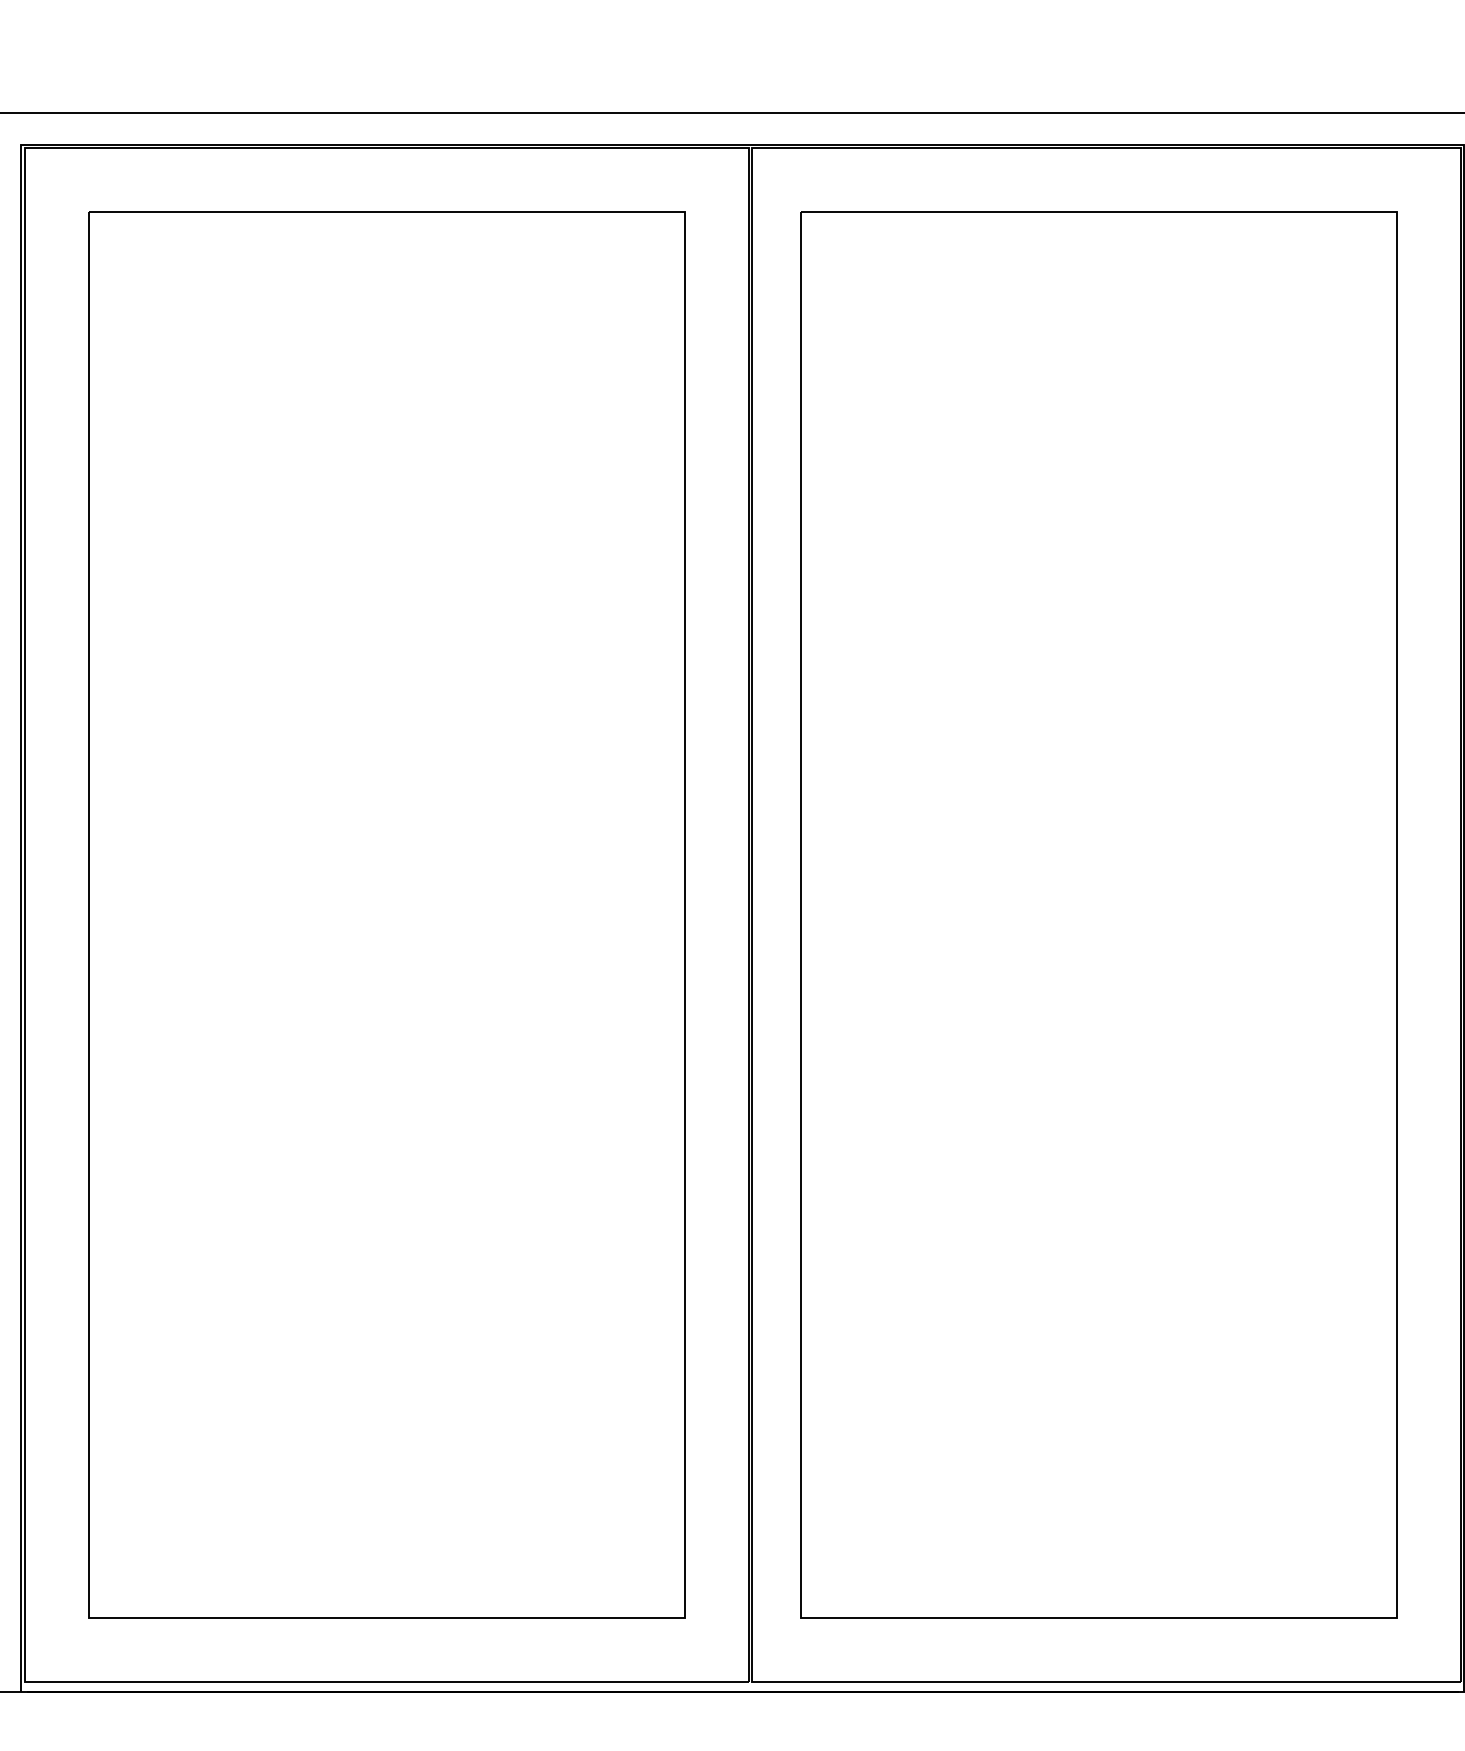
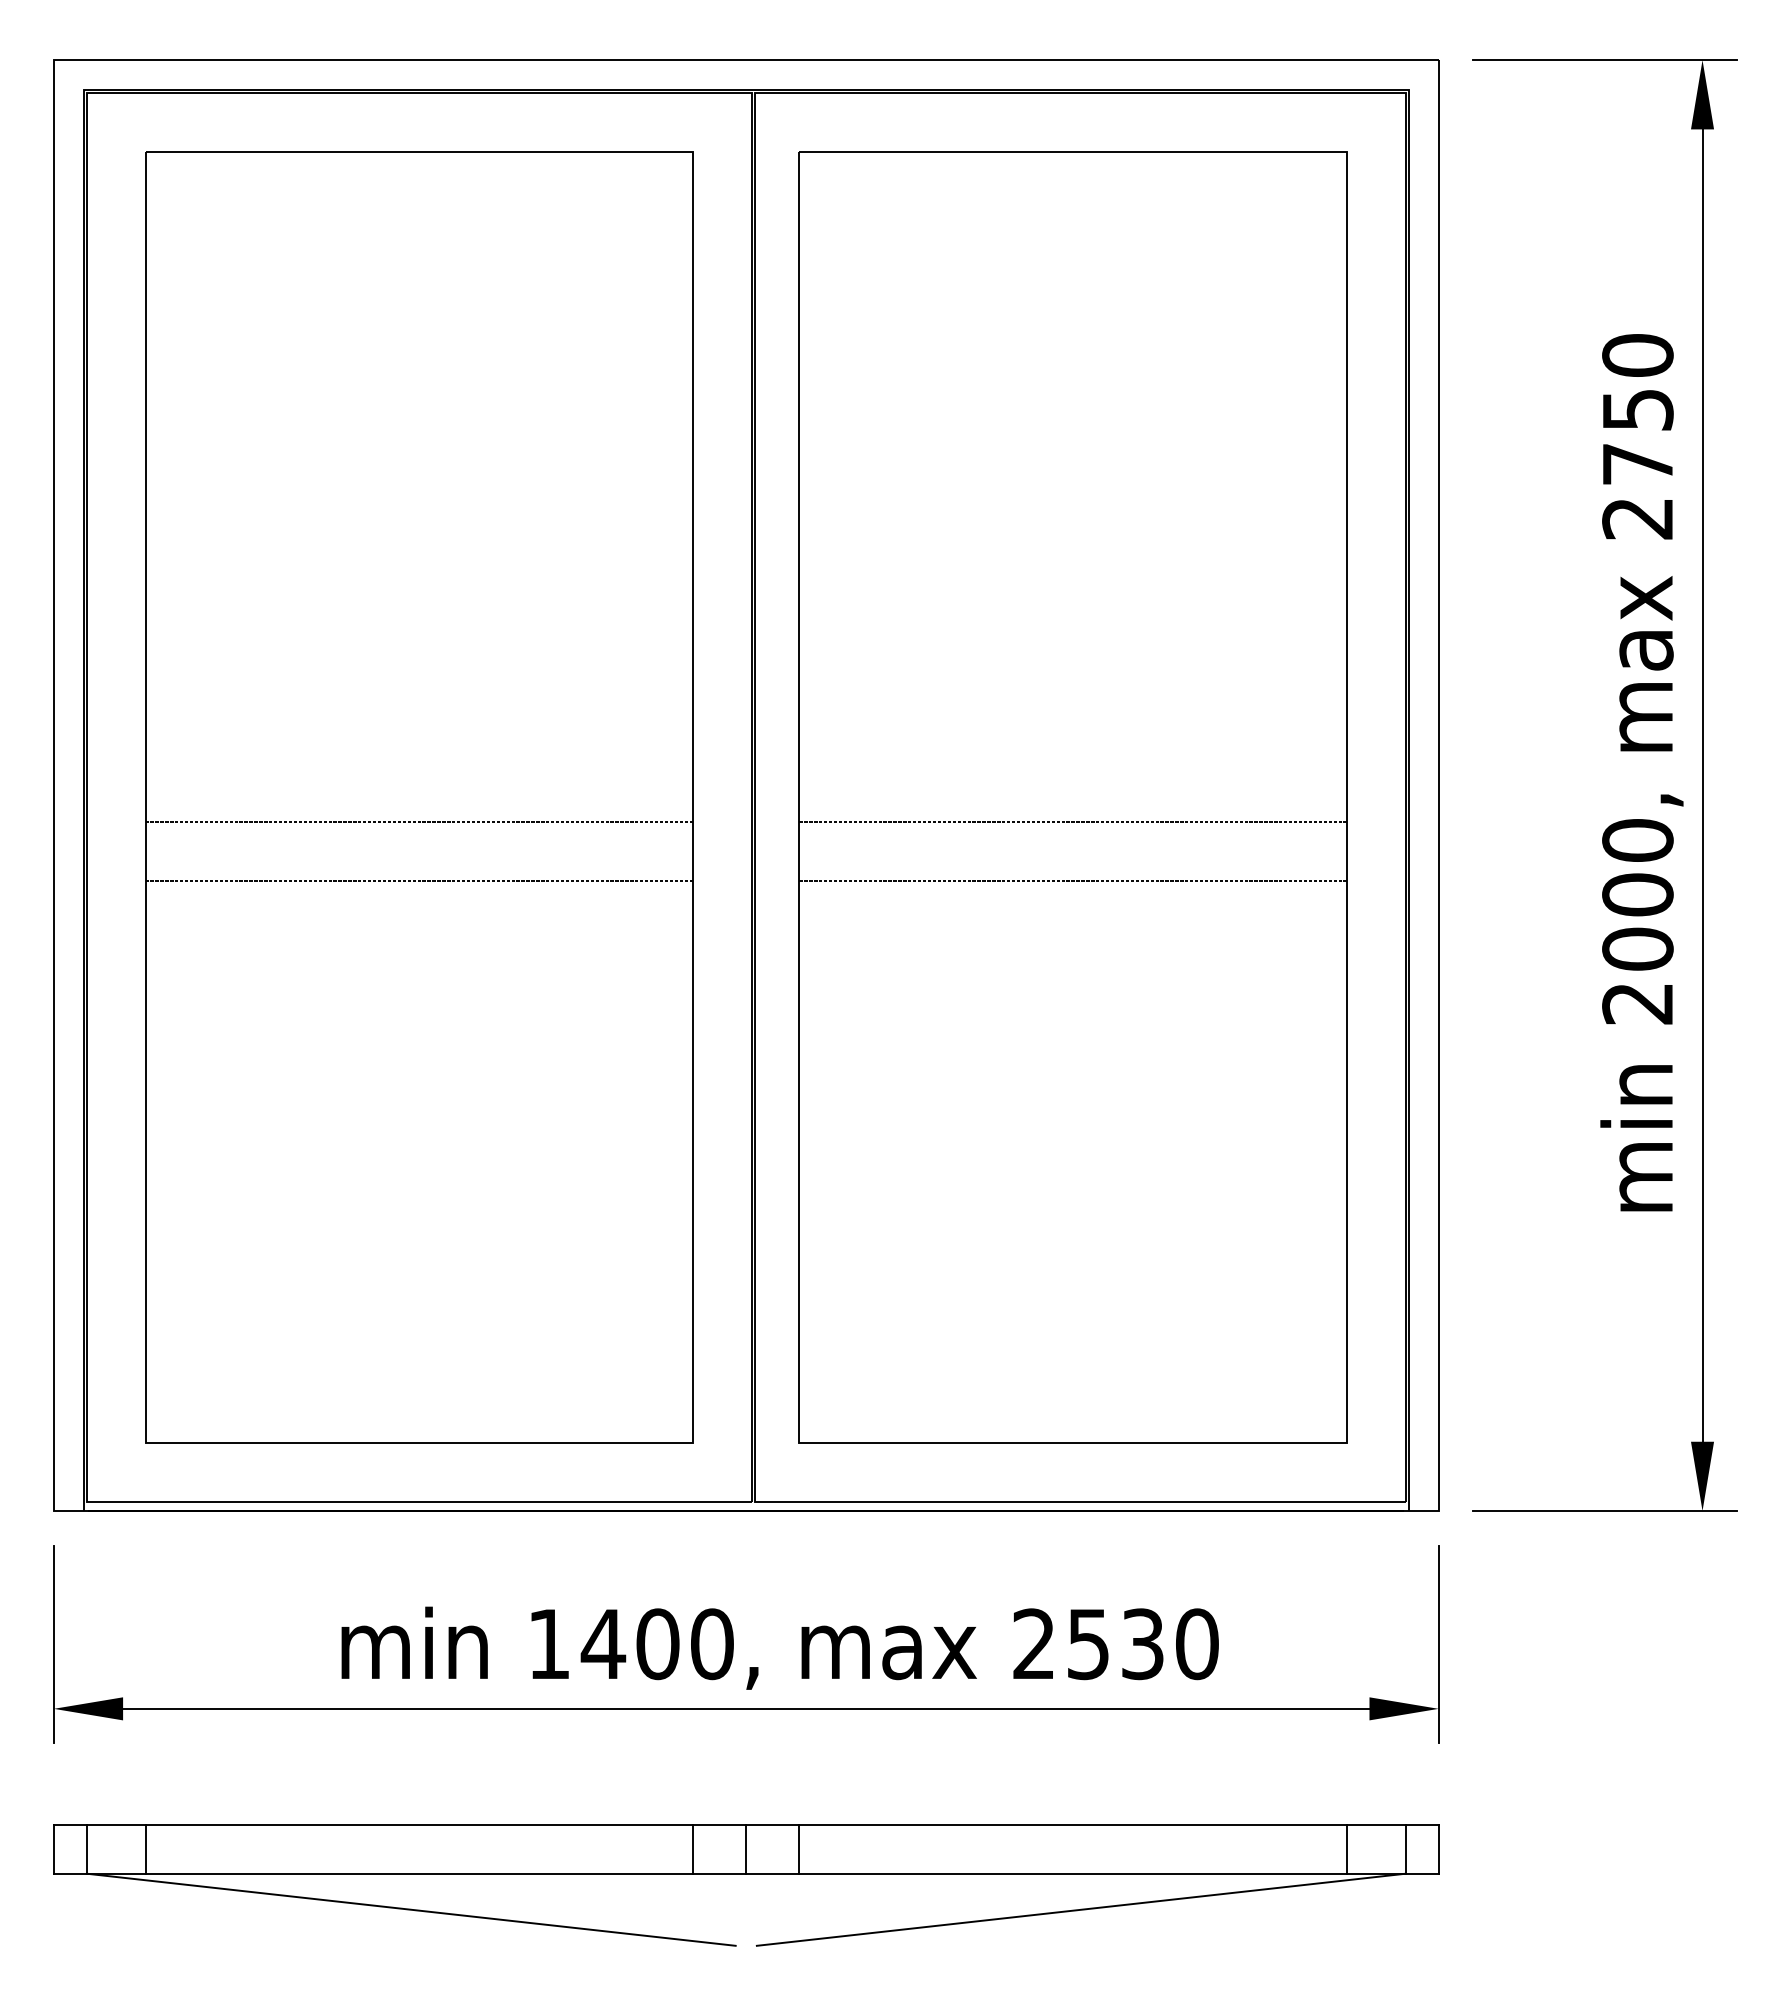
line: (386, 942) -> (419, 822), added
line: (1098, 942) -> (1073, 822), added
line: (386, 1005) -> (419, 880), added
line: (1098, 1005) -> (1073, 880), added

